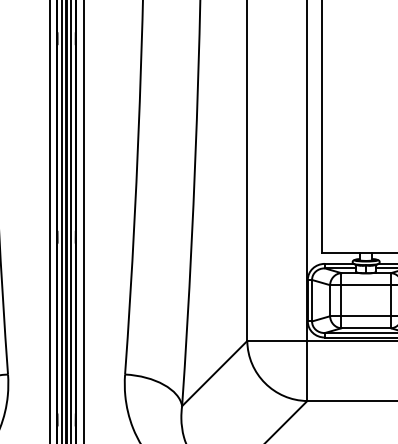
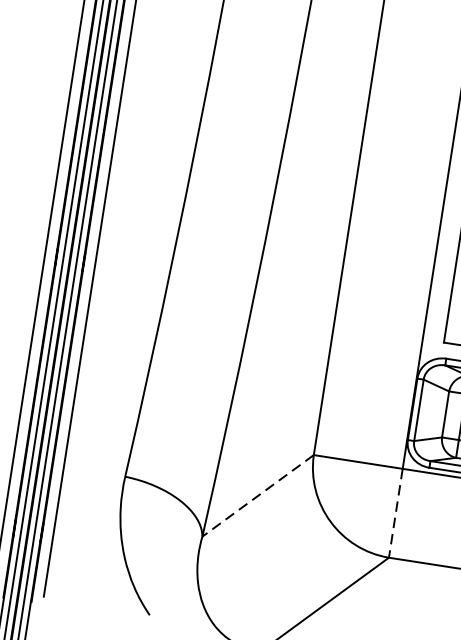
line: (307, 371) -> (395, 514), solid -> dashed
line: (214, 373) -> (257, 495), solid -> dashed

